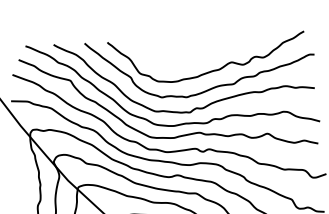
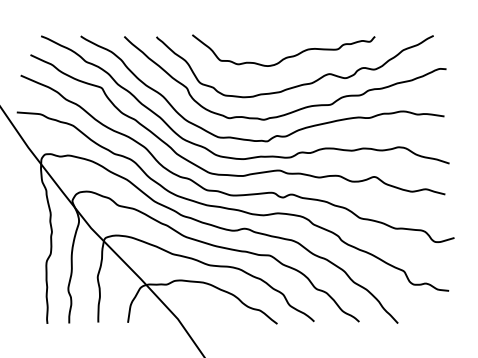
curve: (200, 51) -> (286, 56), added

